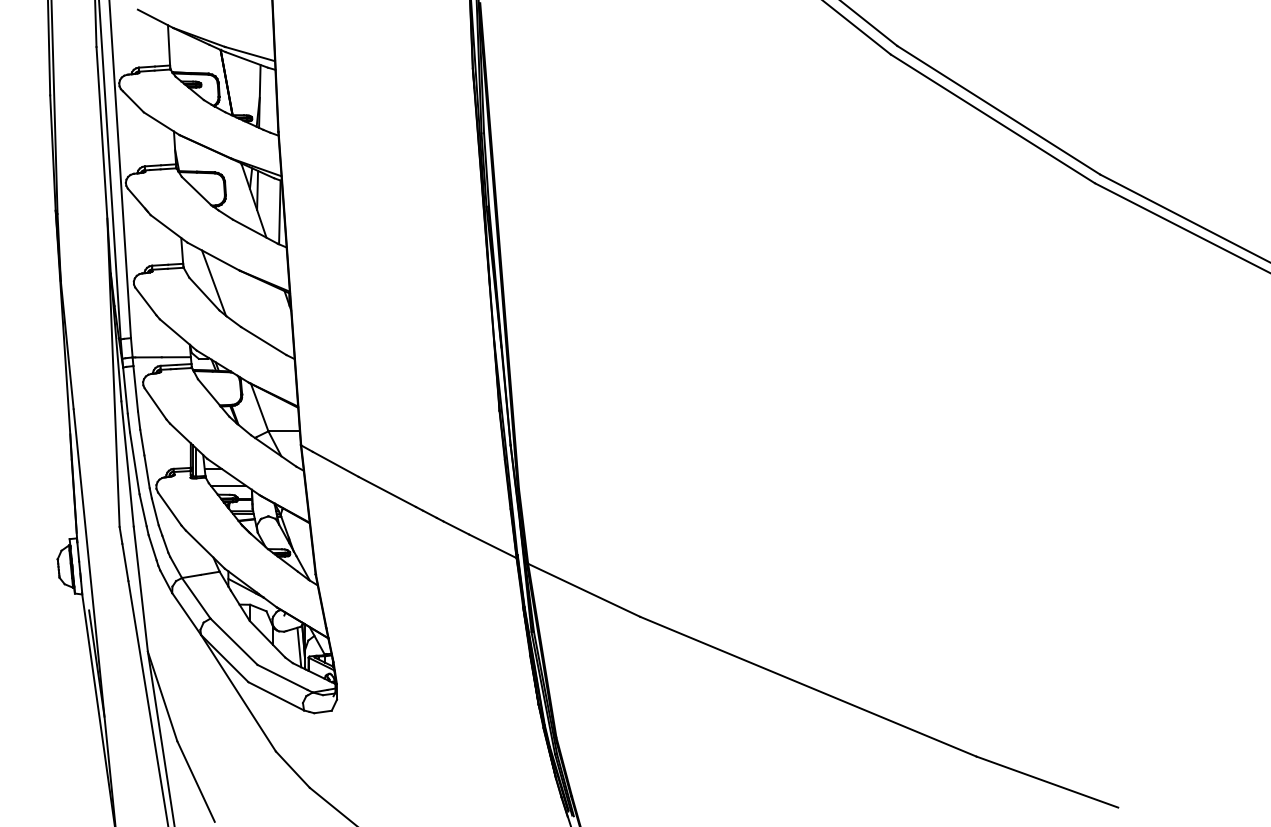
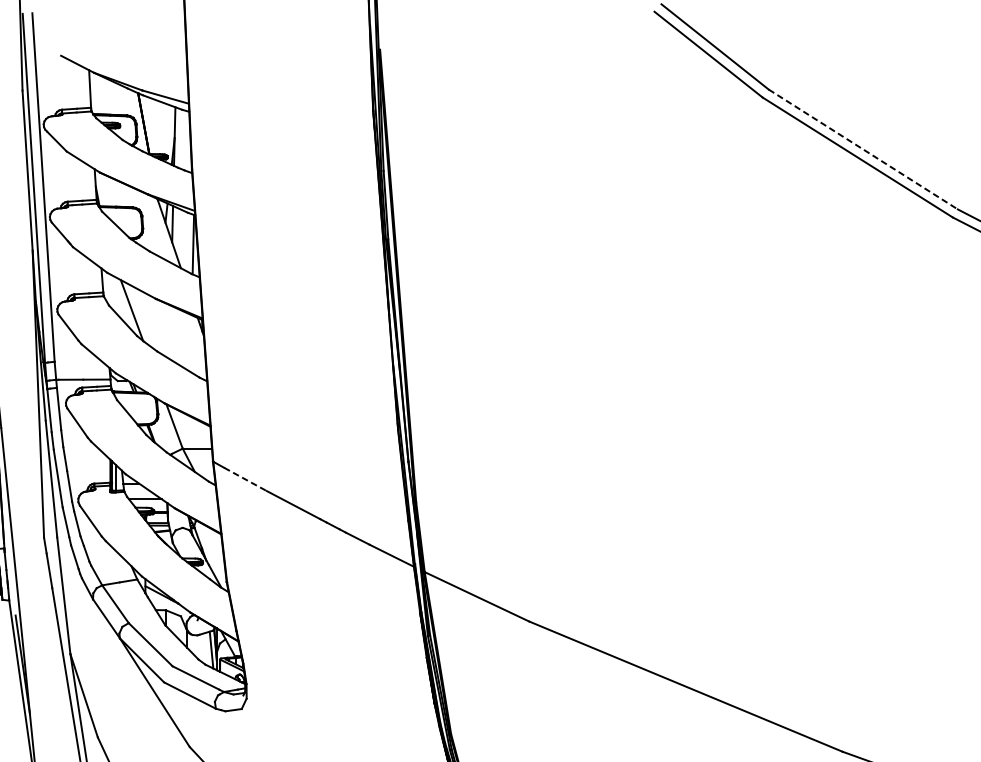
line: (999, 110) -> (863, 149), solid -> dashed
line: (336, 464) -> (246, 479), solid -> dashed

